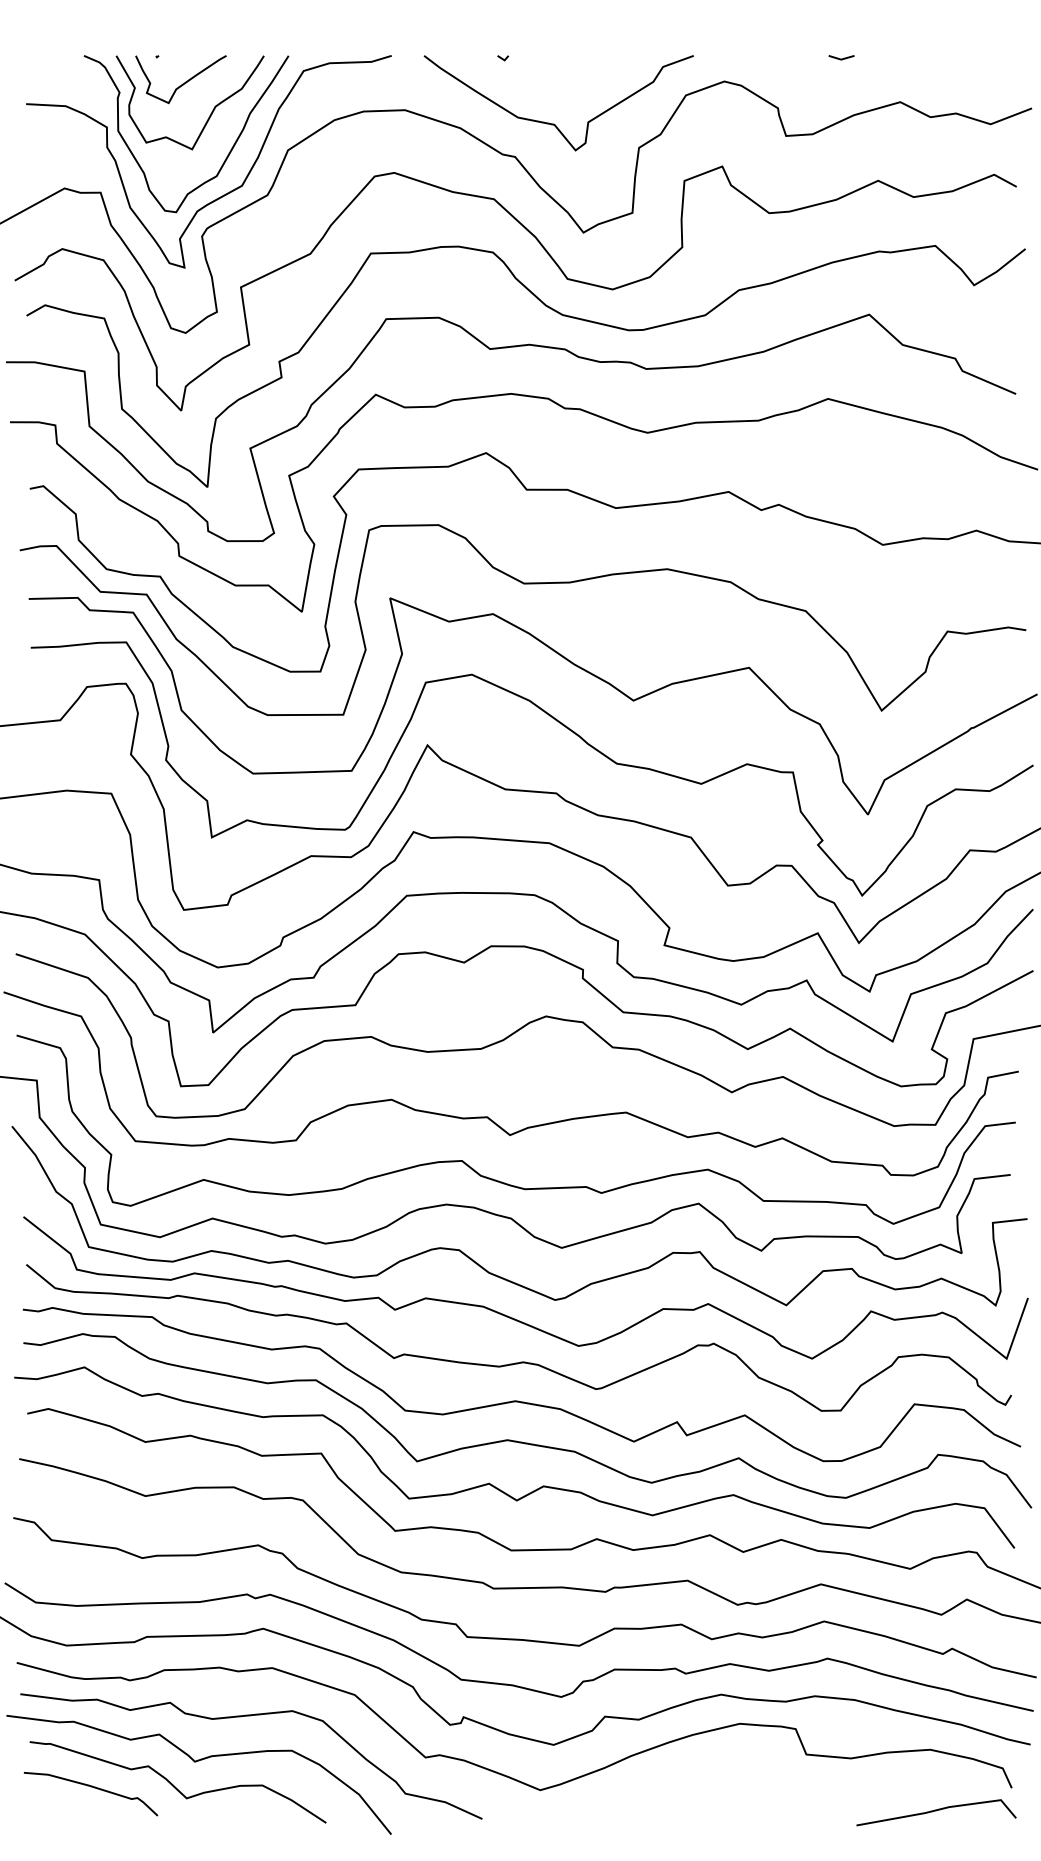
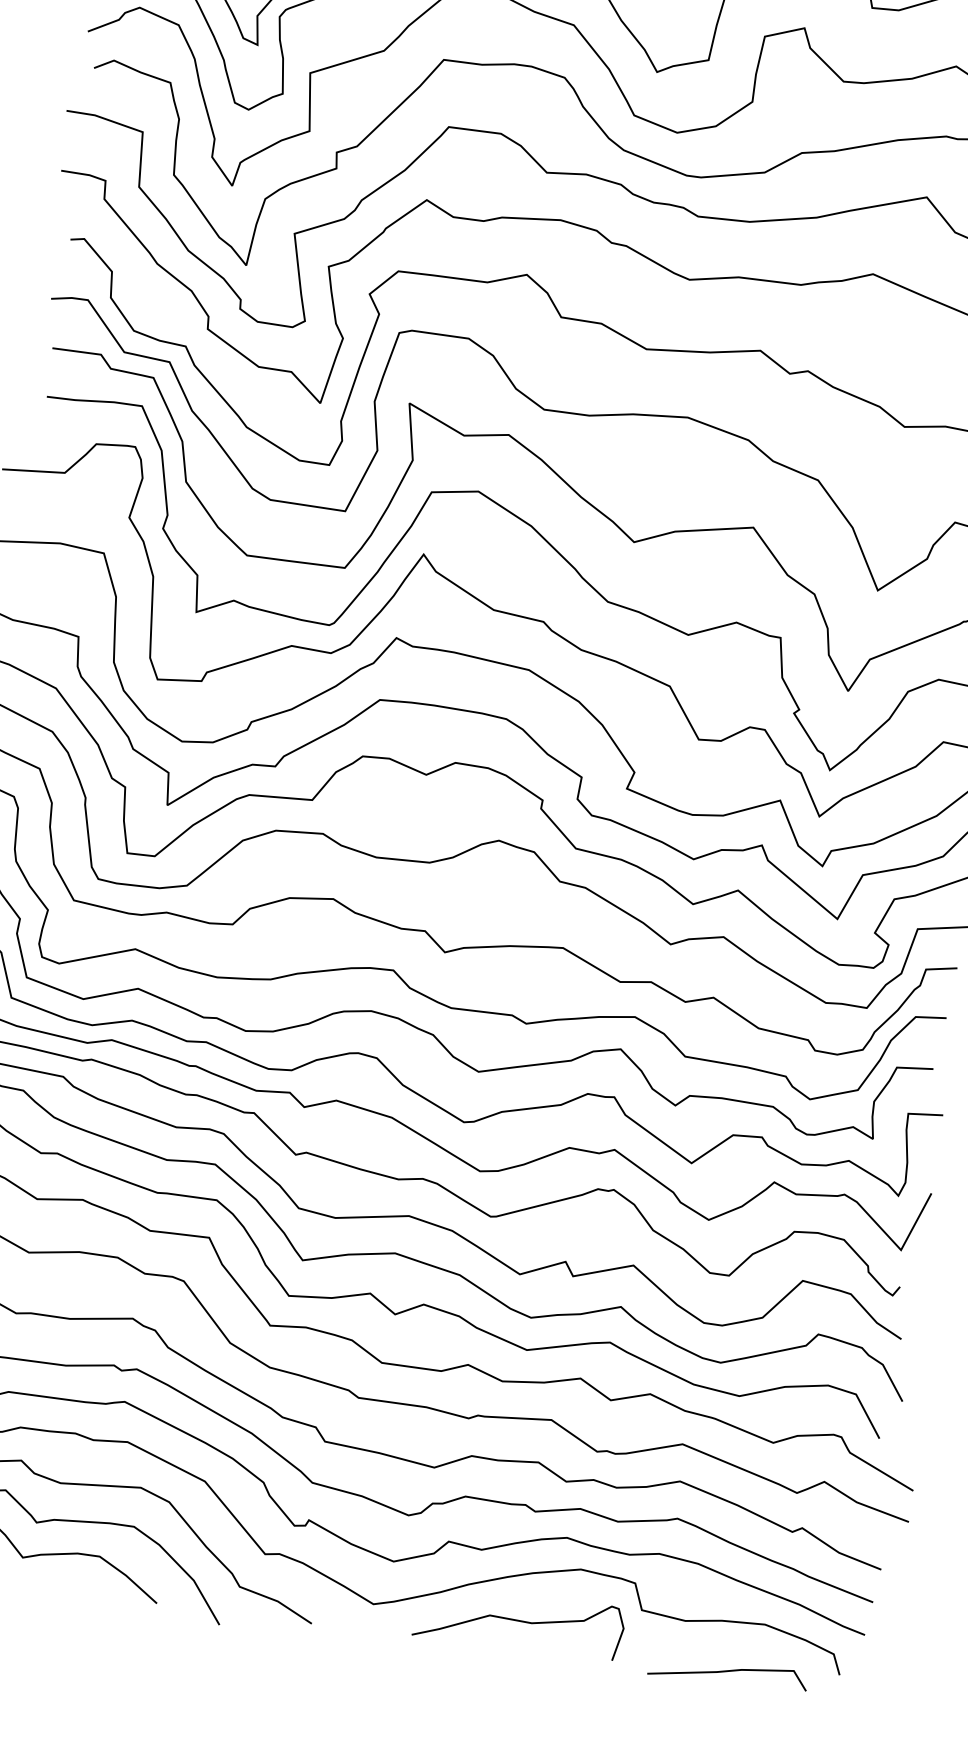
curve: (687, 1784) -> (519, 1621), added
line: (936, 1811) -> (728, 1672), moved

